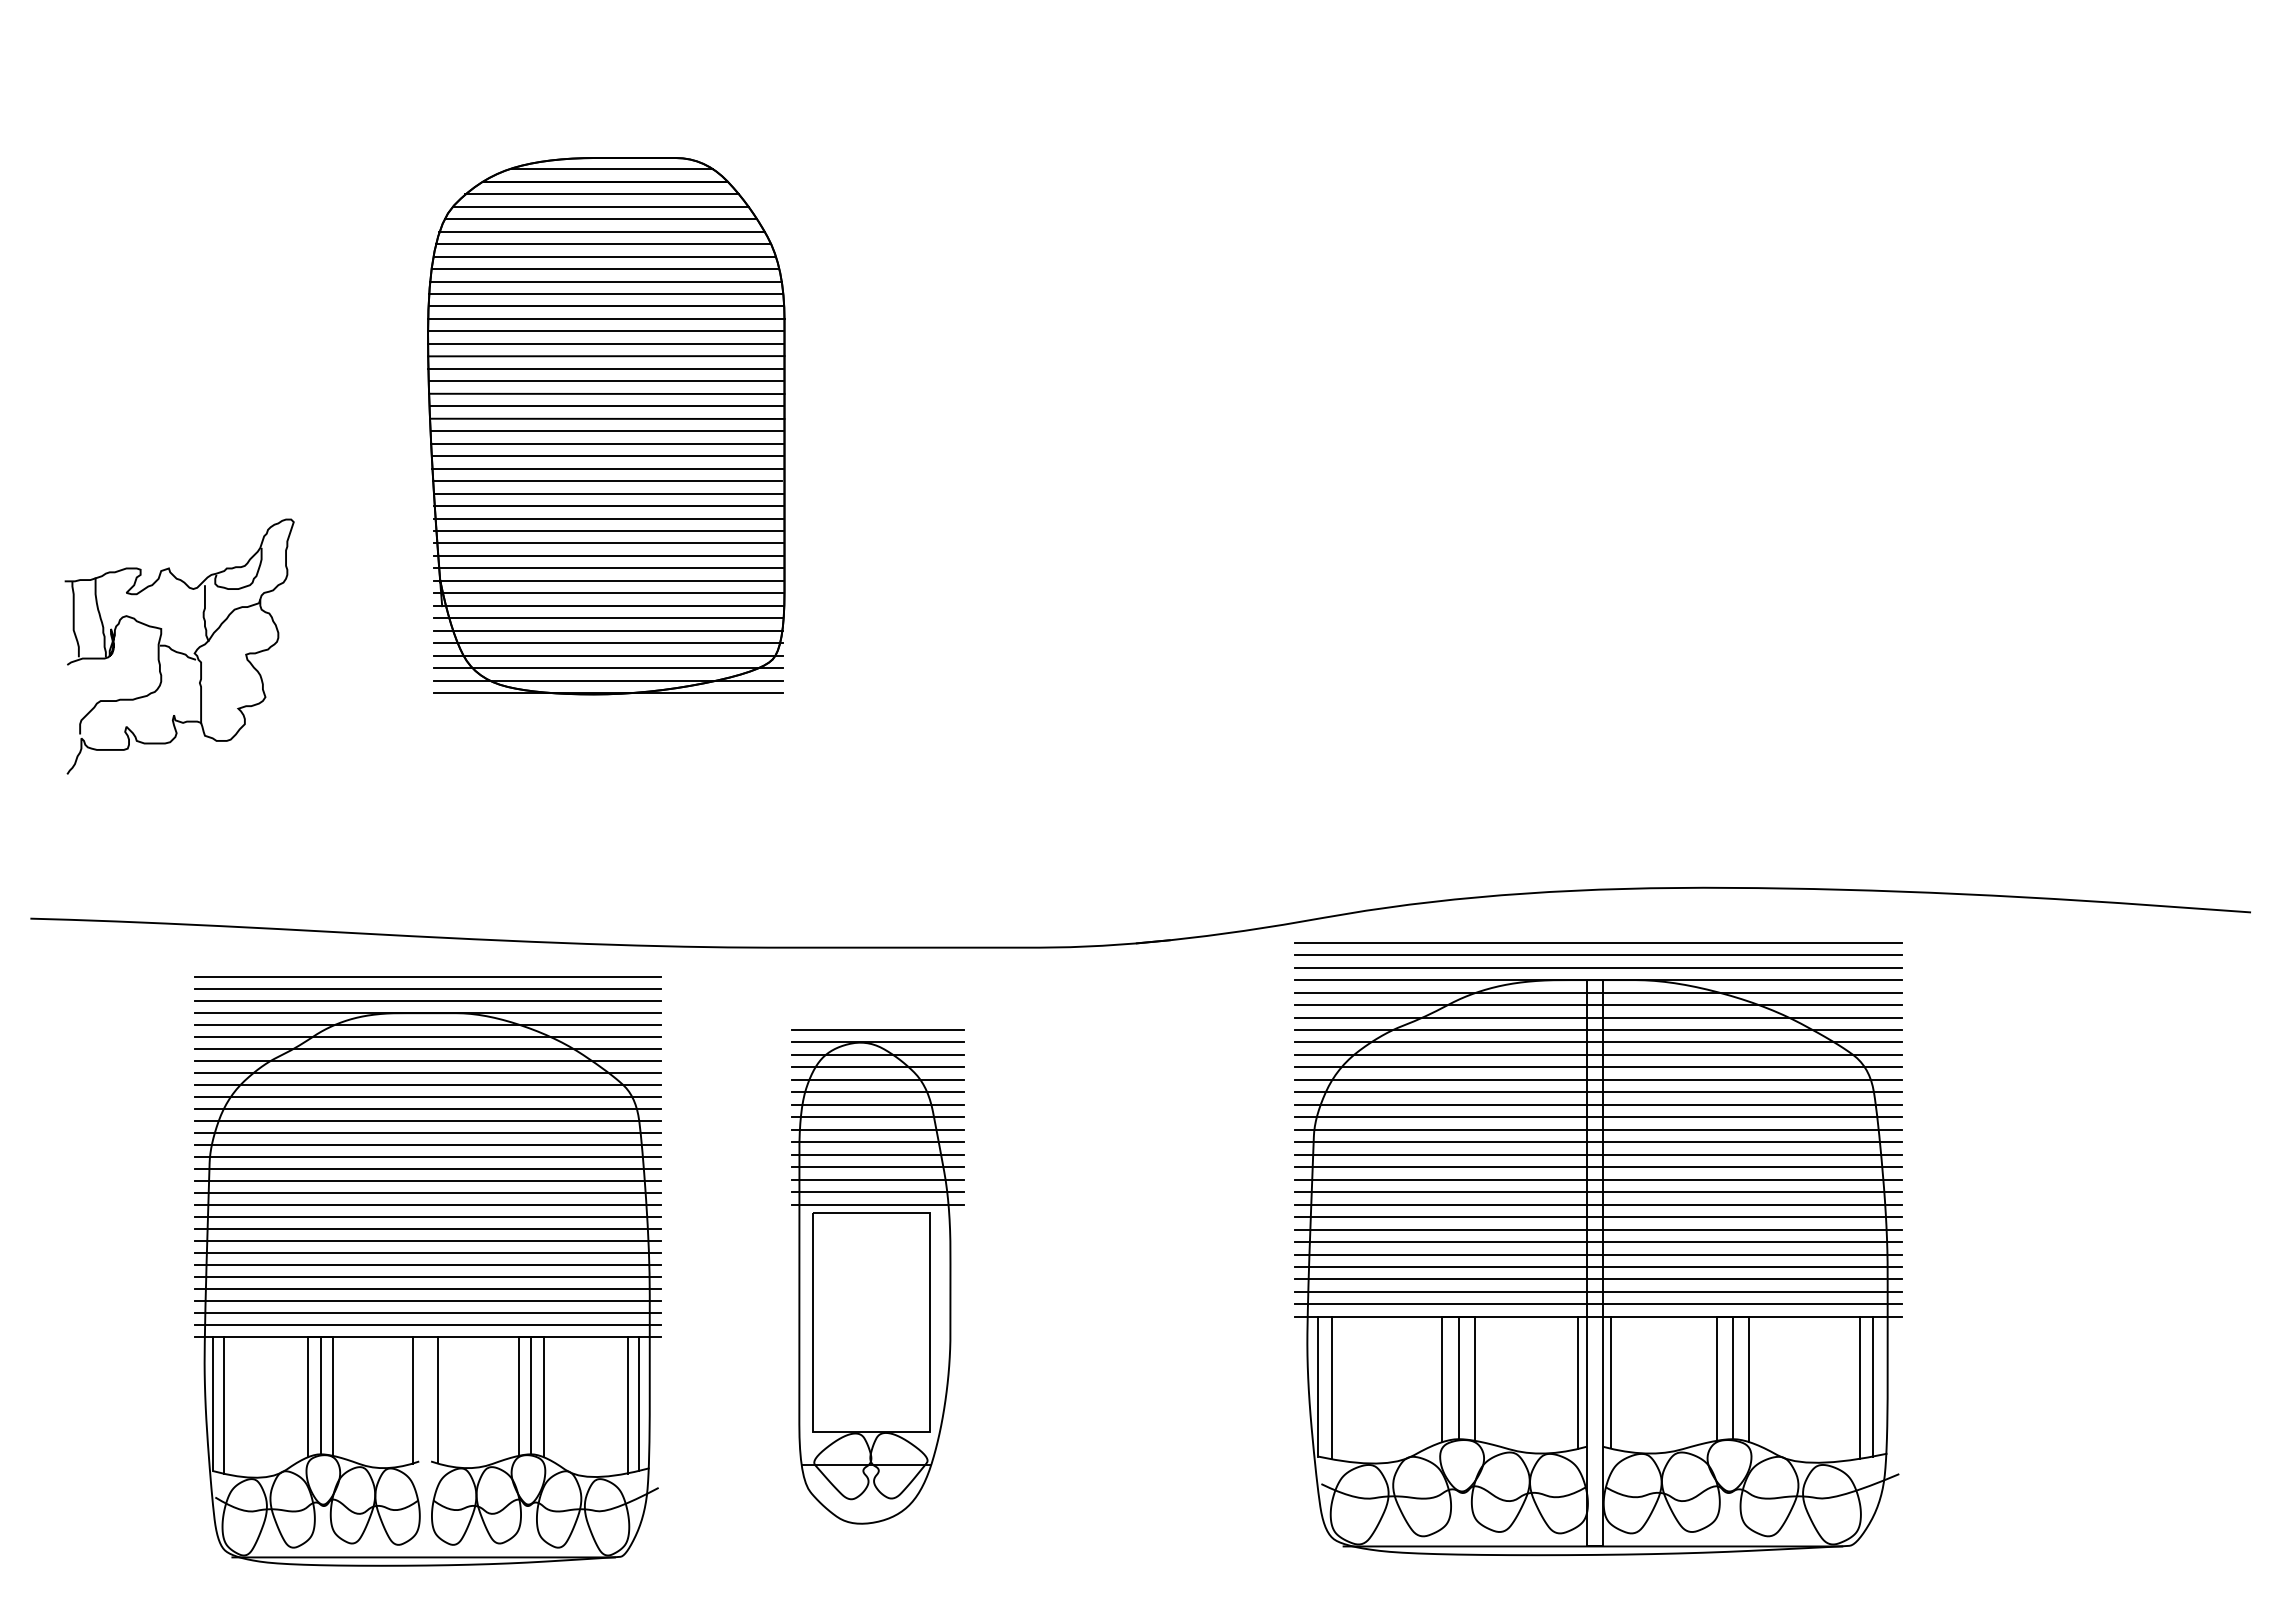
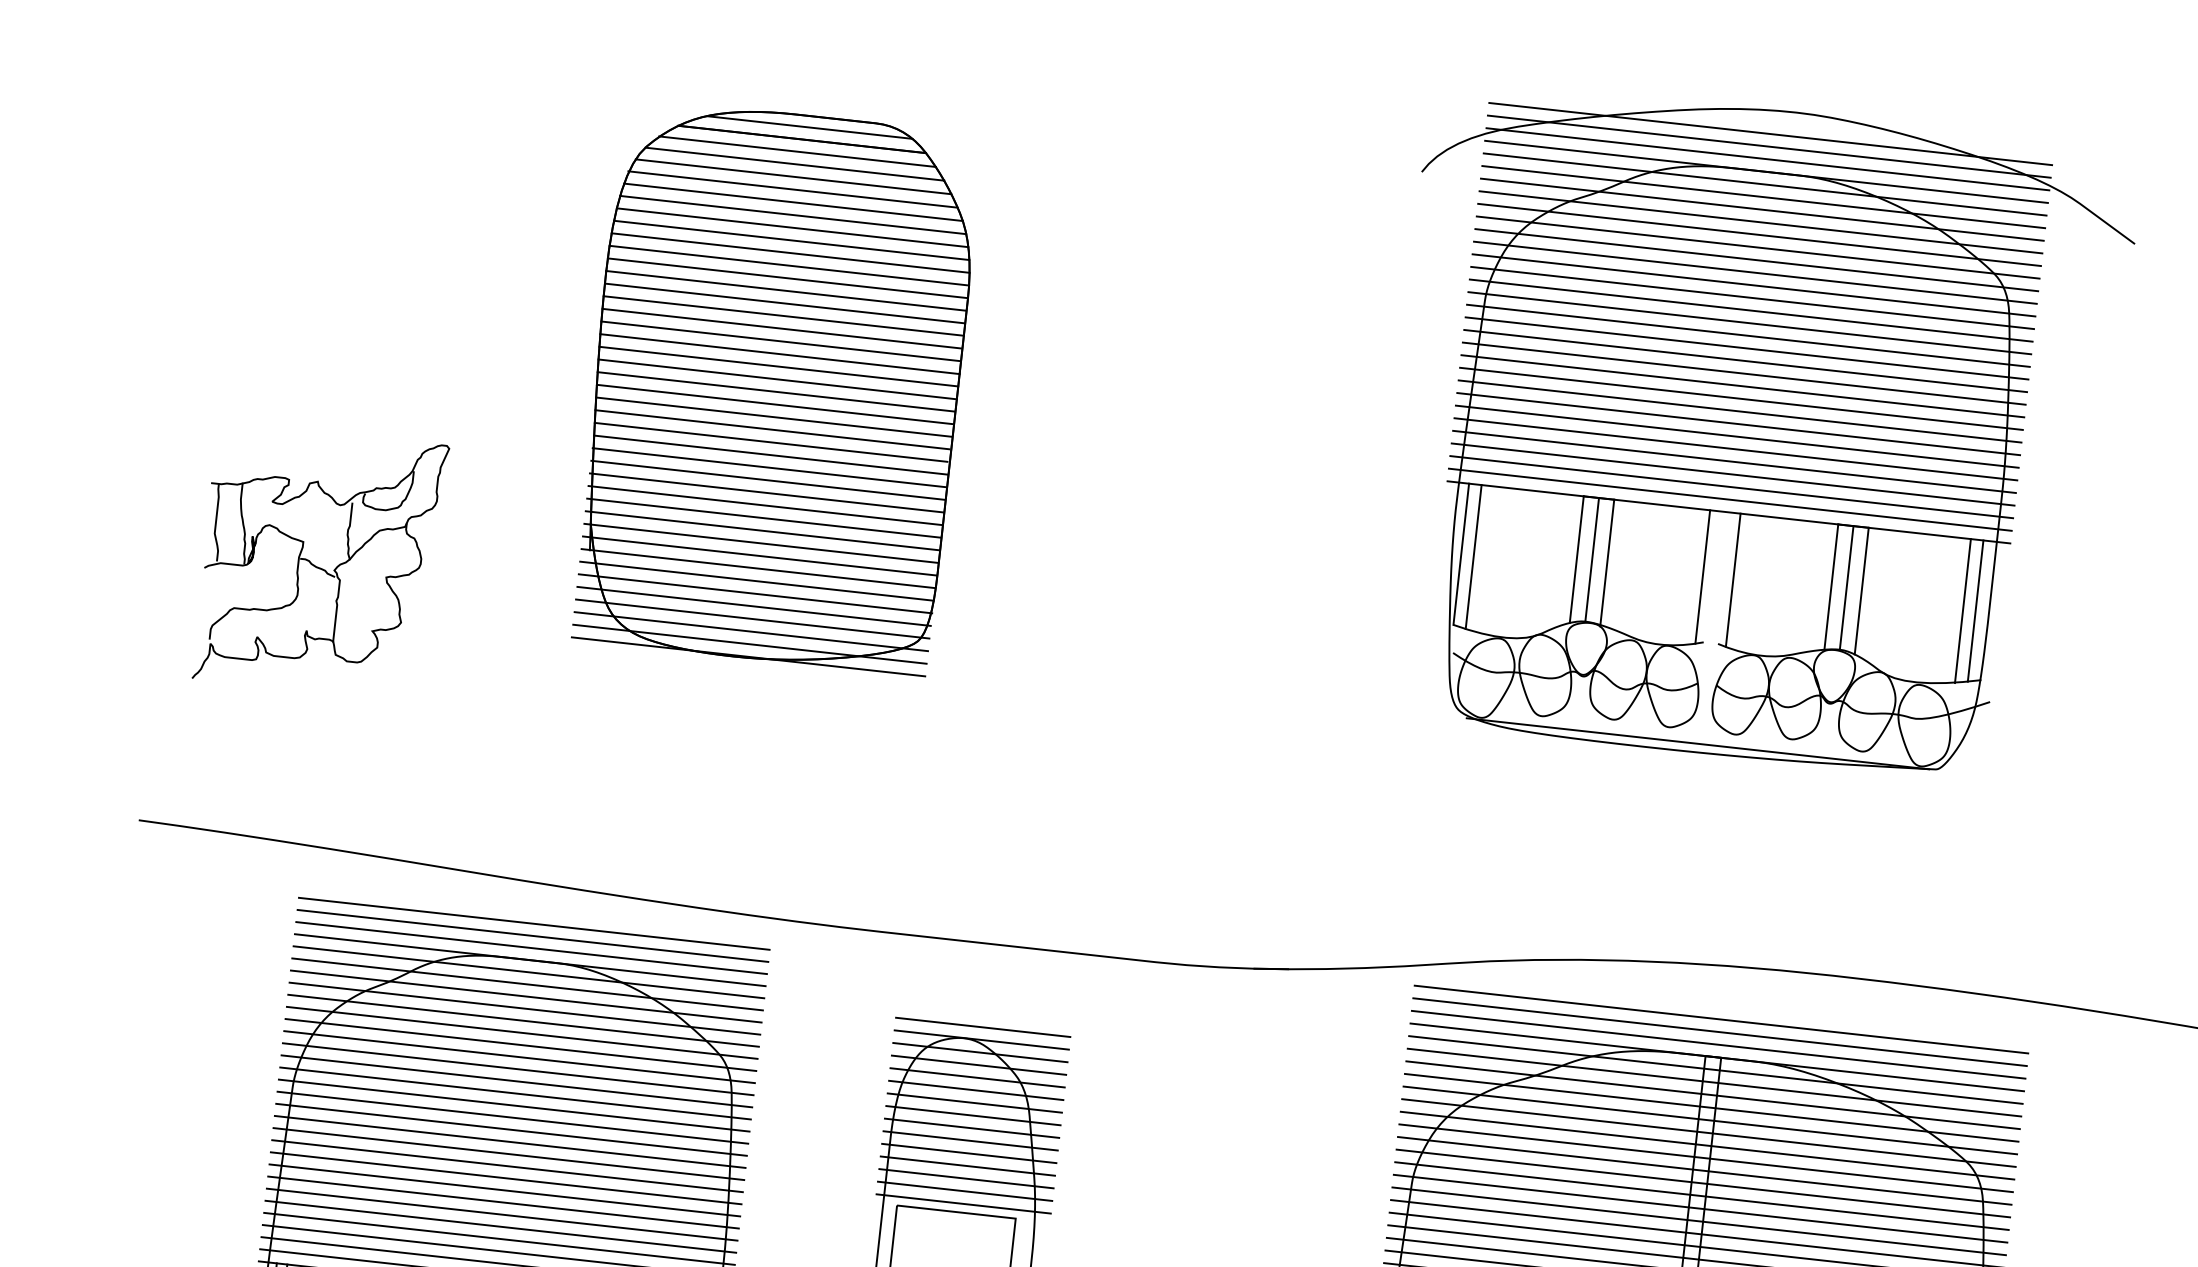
part: (1566, 366) -> (1753, 433), added

